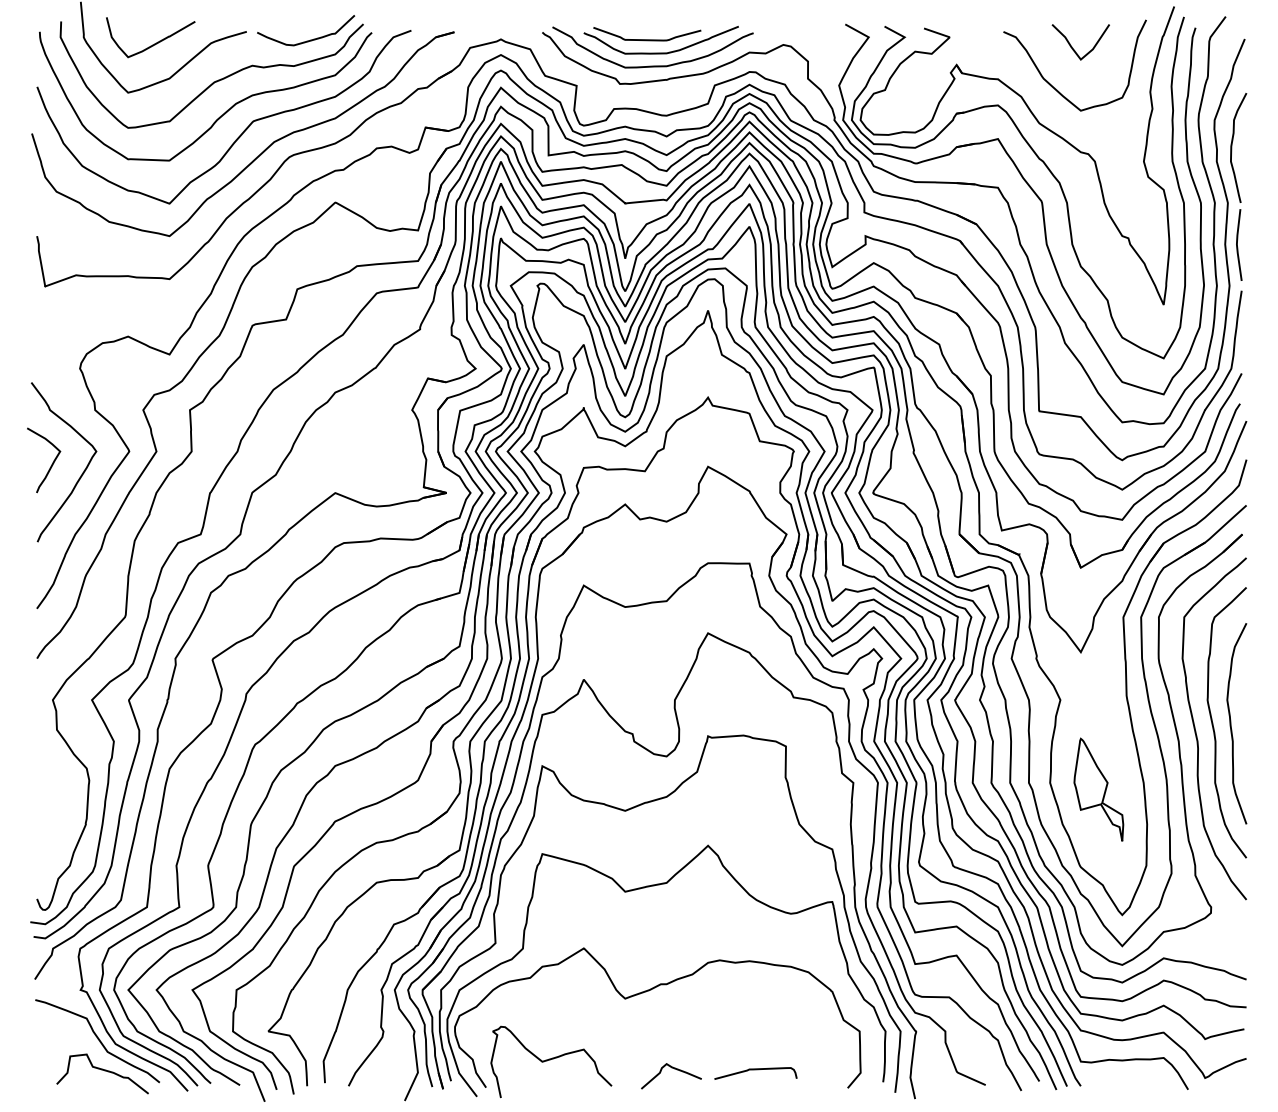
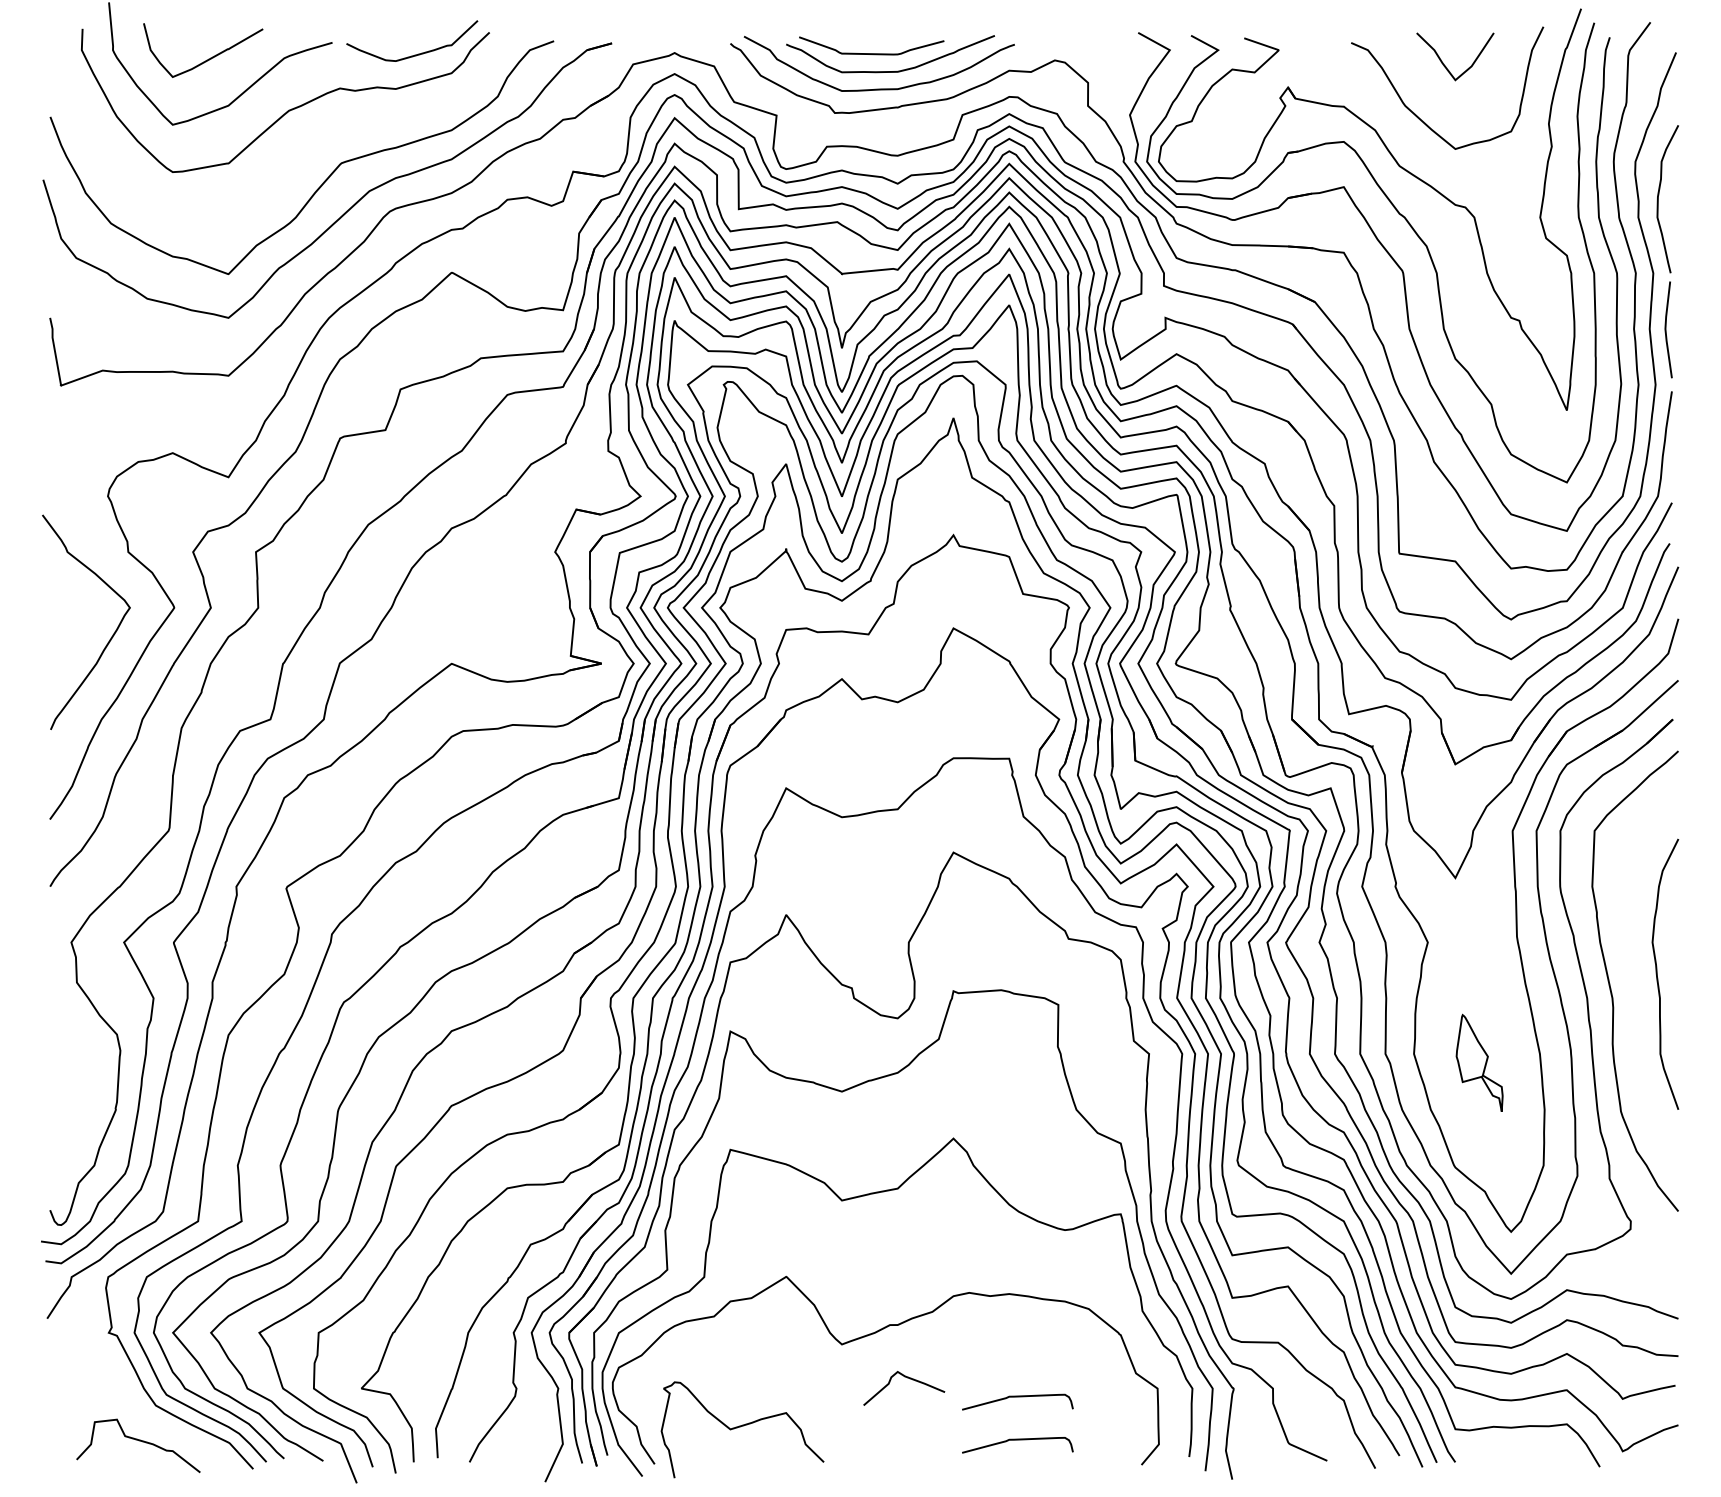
curve: (220, 115) -> (297, 155), removed
curve: (51, 464) -> (69, 625), removed
curve: (1213, 722) -> (1633, 972), removed
part: (1098, 789) -> (1479, 1062), size x0.7
curve: (755, 1038) -> (1017, 1398), added
curve: (98, 1040) -> (132, 1400), removed
curve: (674, 1069) -> (908, 1379), moved

